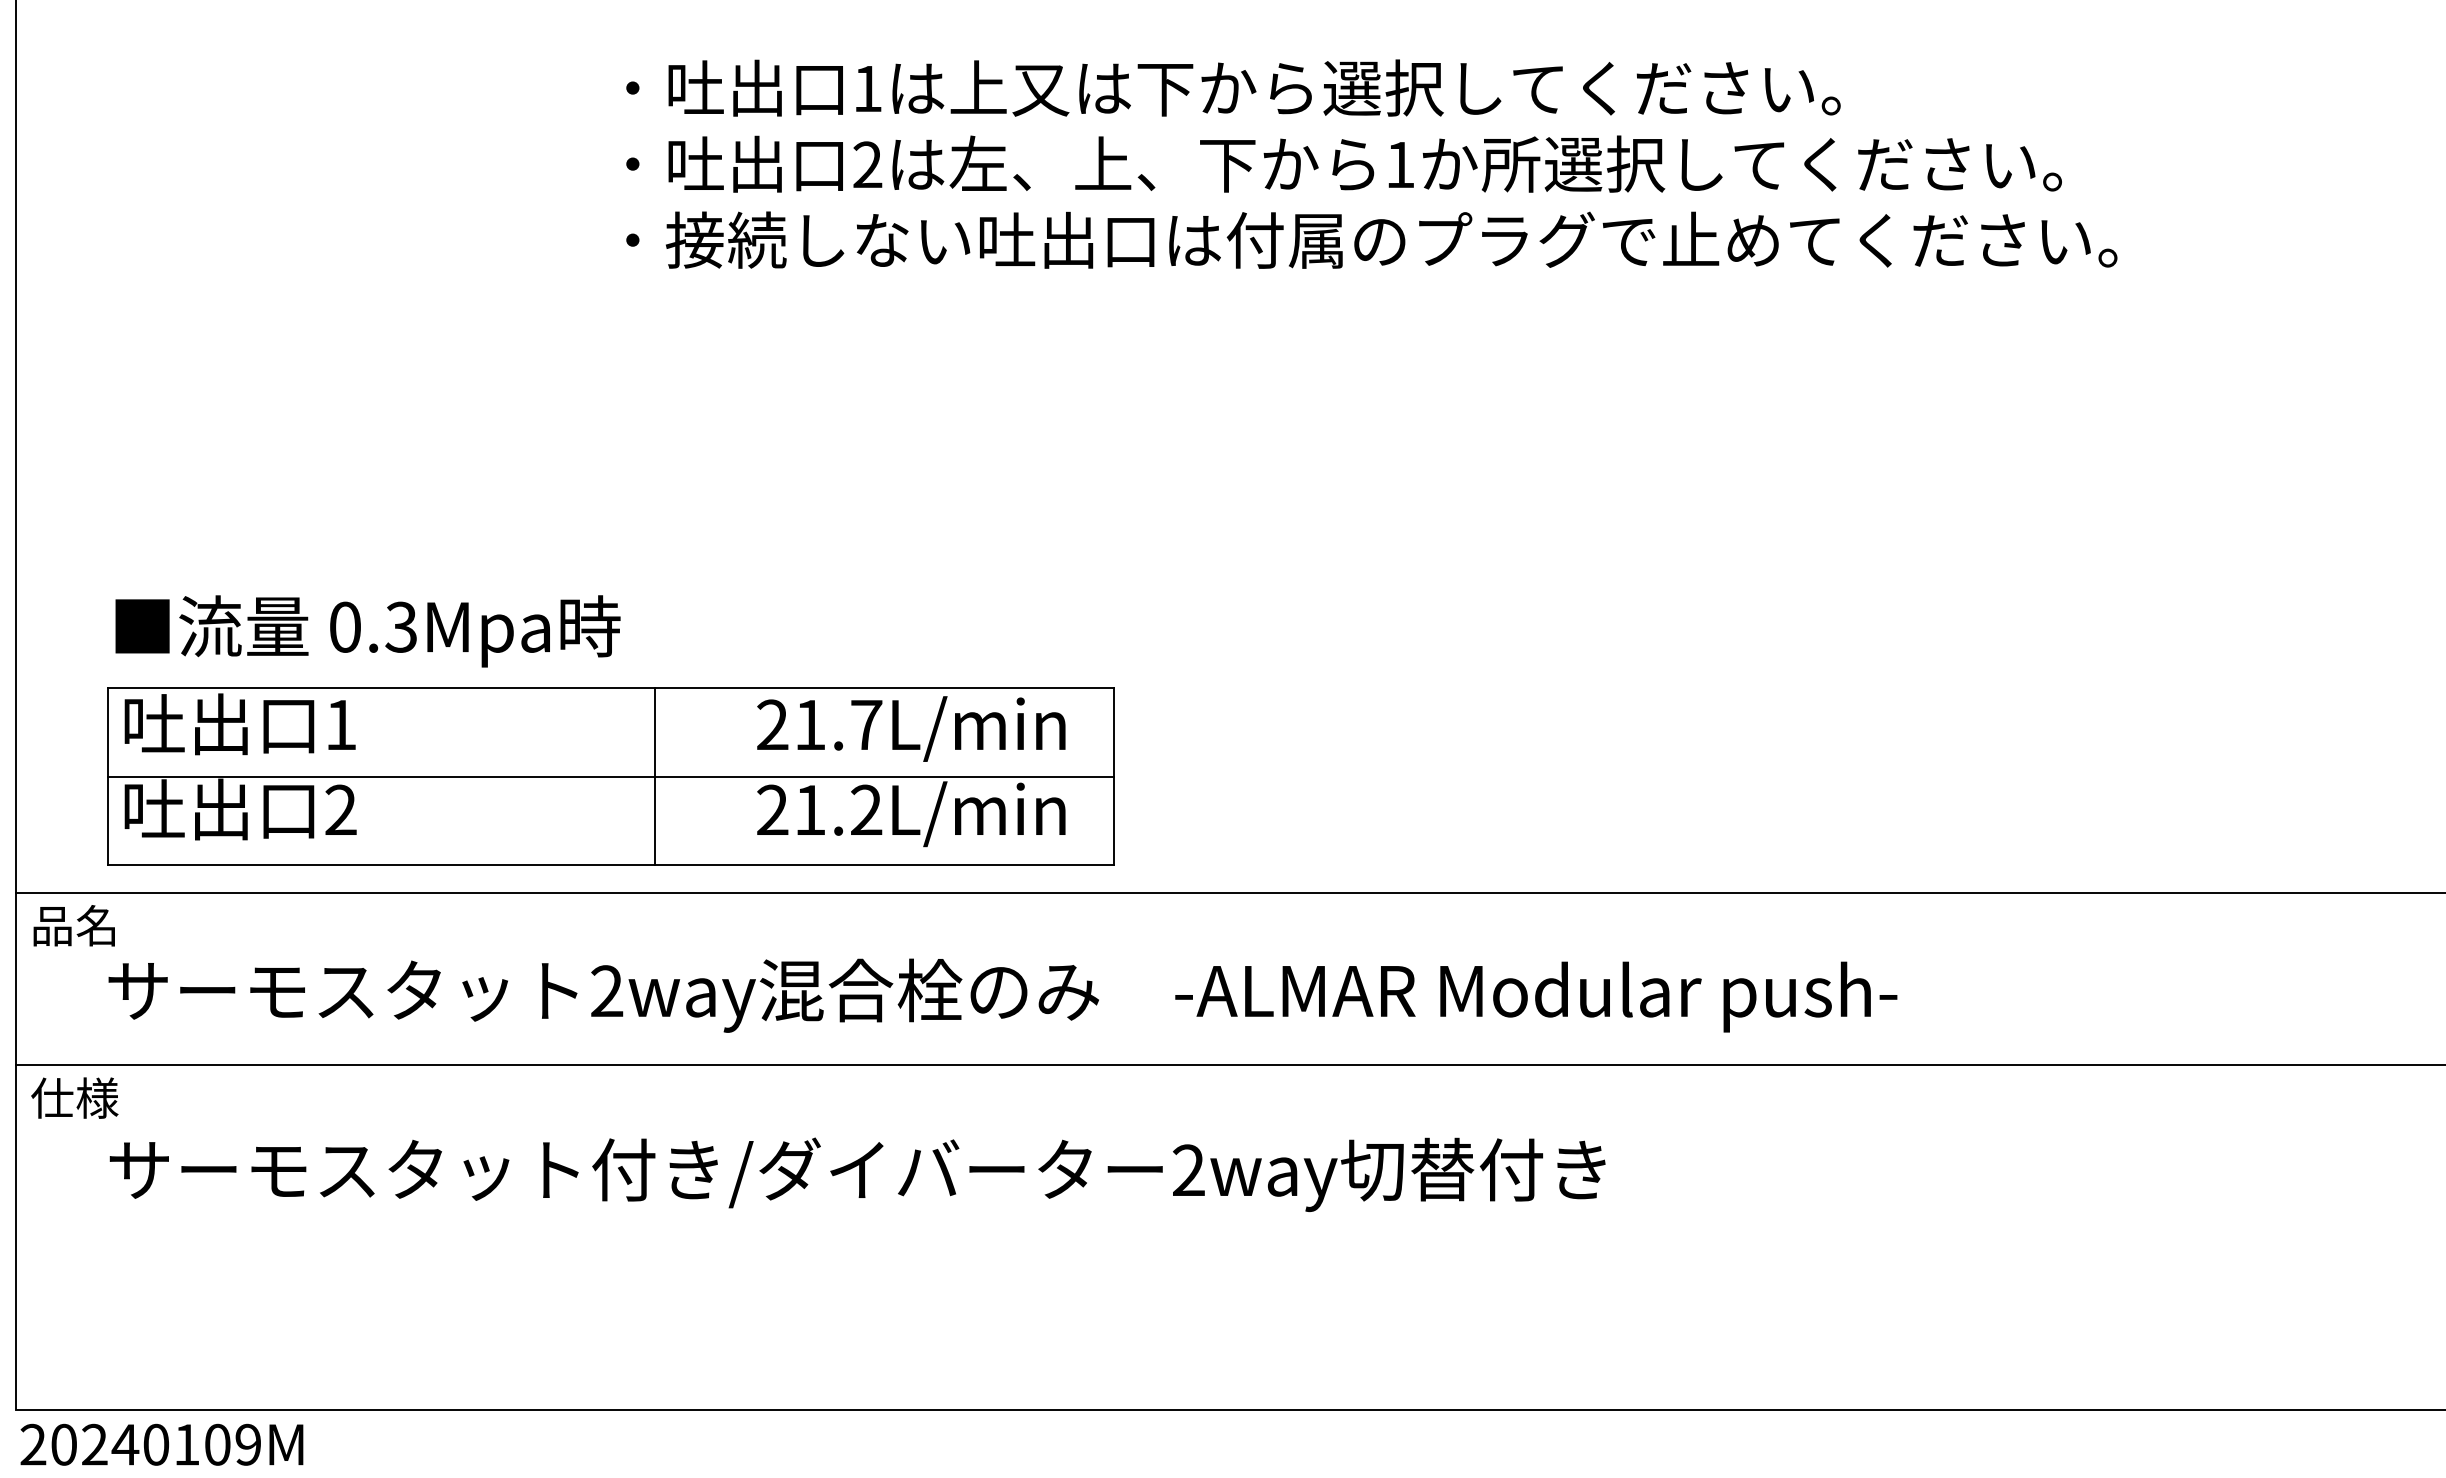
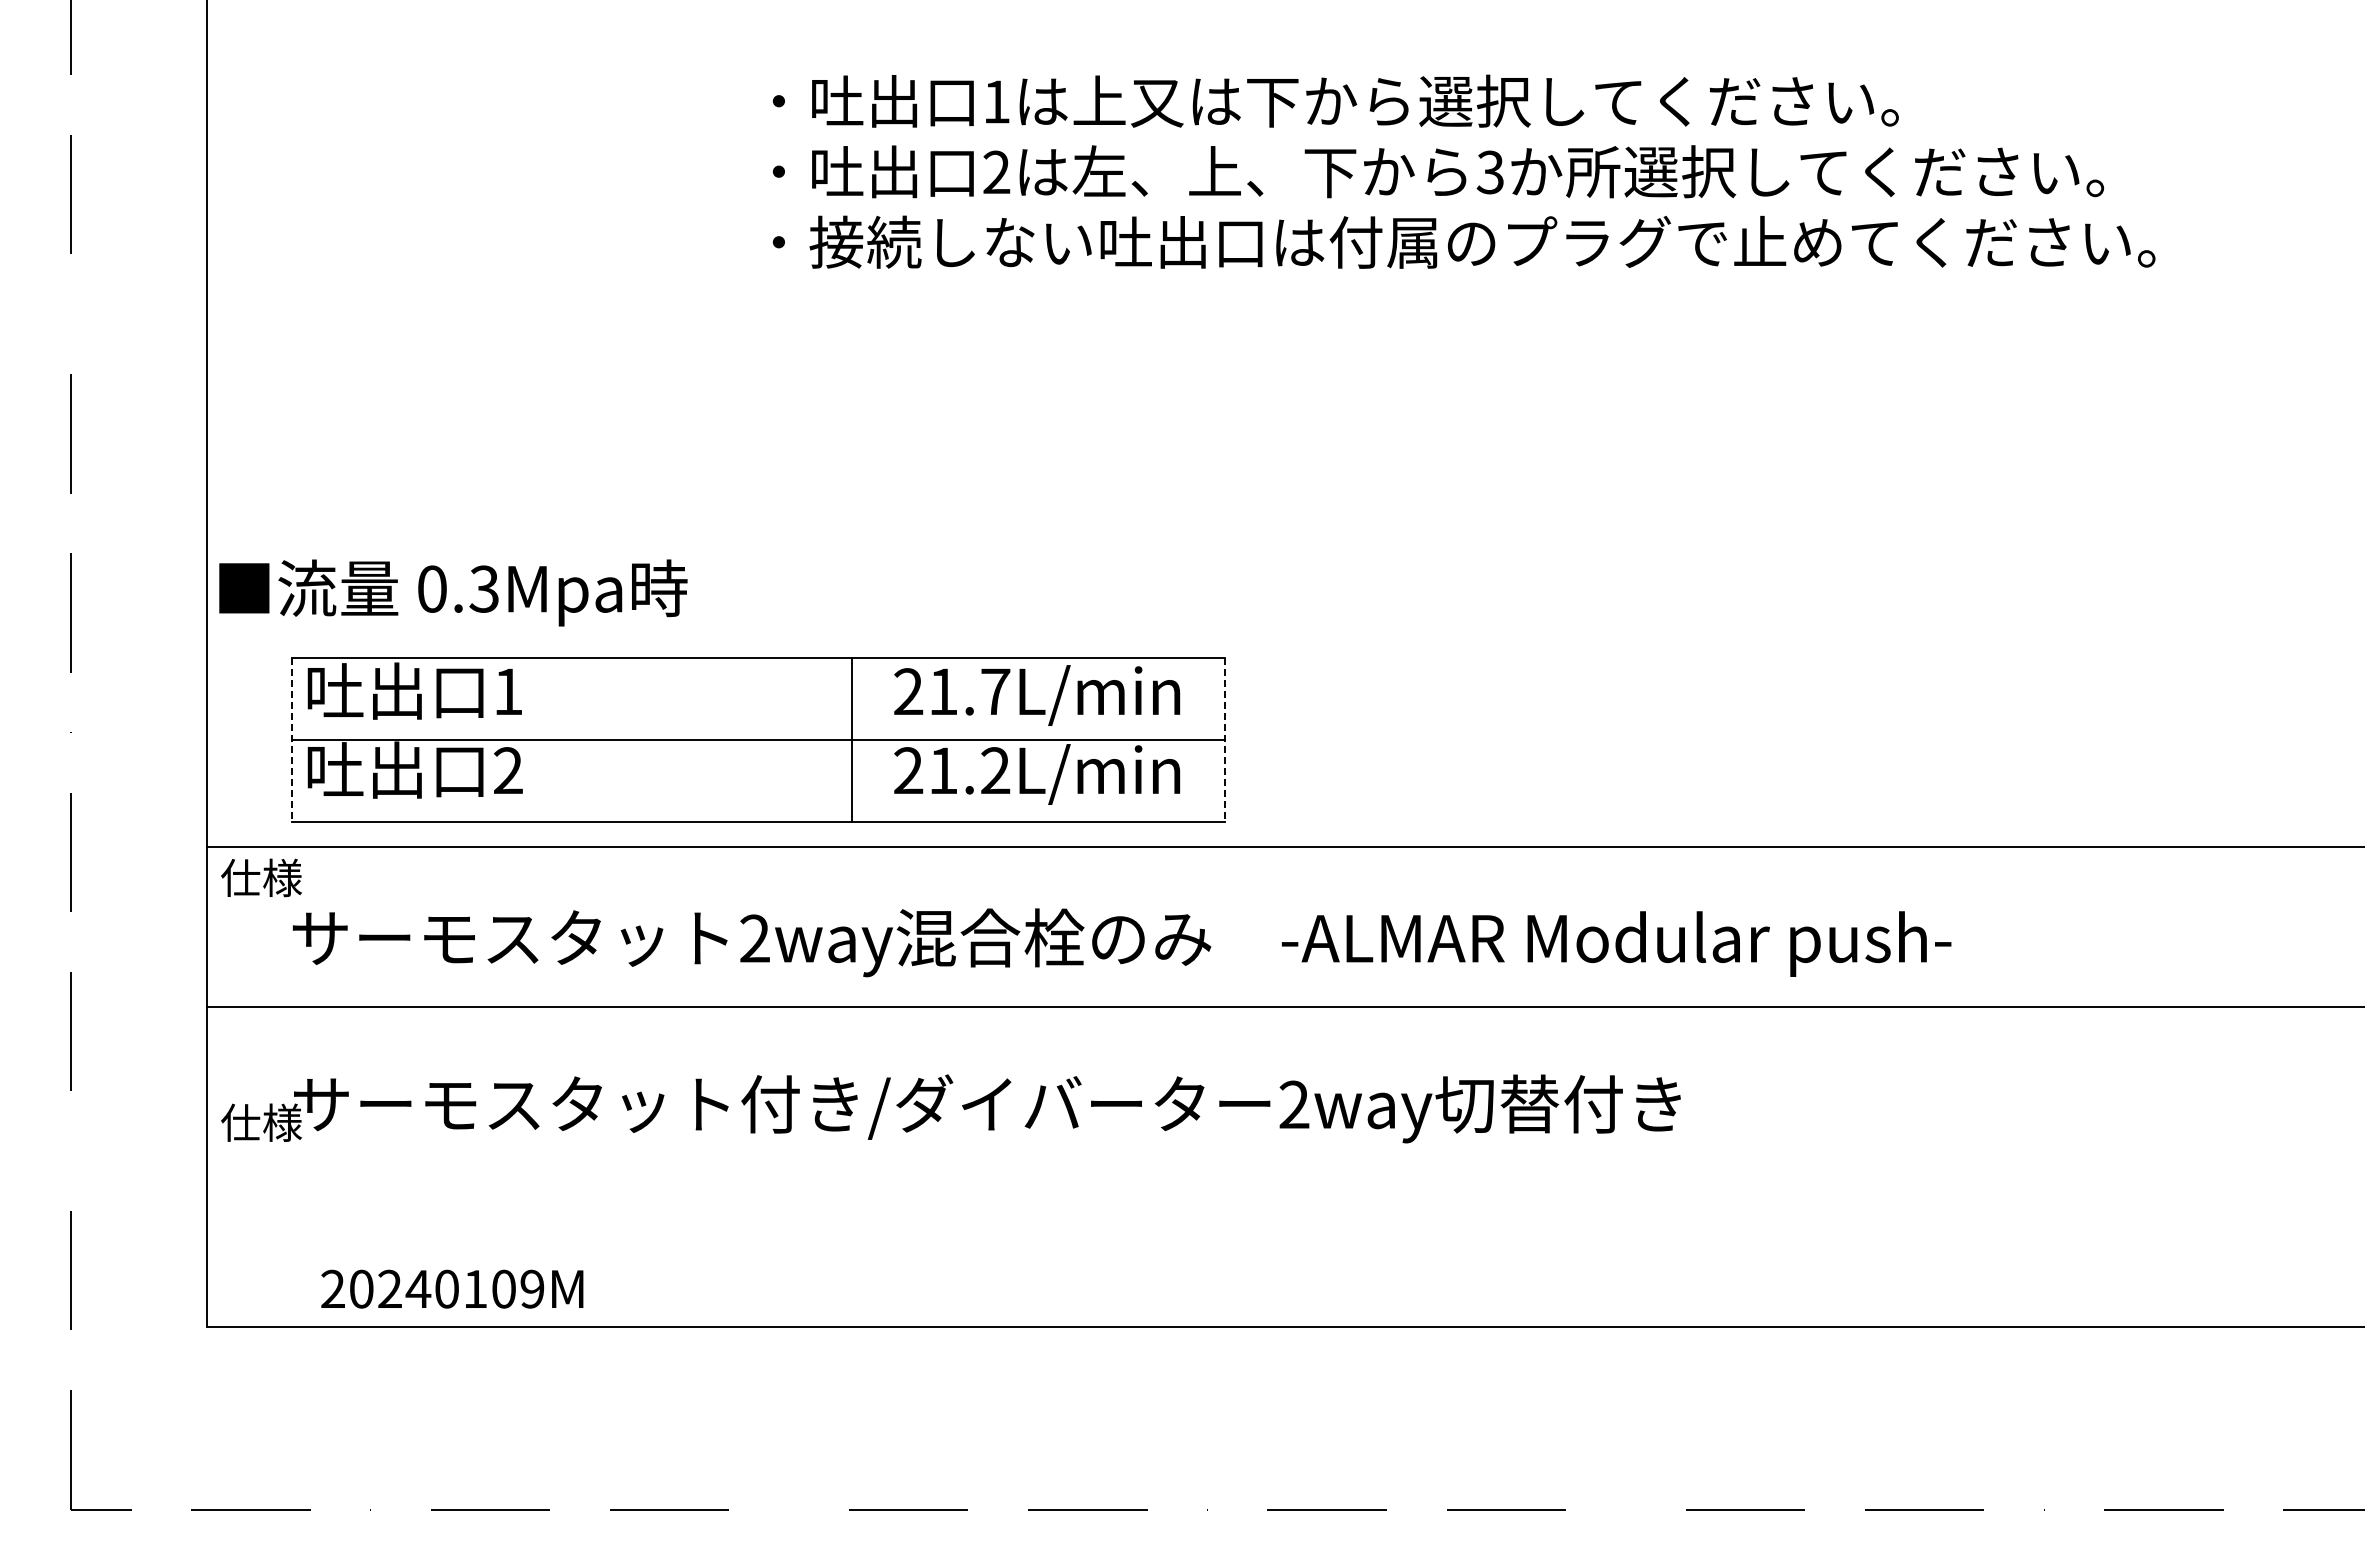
text: (1399, 164) -> (1489, 172), 1 -> 3
text: (368, 630) -> (453, 592), moved
line: (655, 776) -> (852, 739), moved
line: (107, 777) -> (291, 740), solid -> dashed
line: (1114, 777) -> (1225, 740), solid -> dashed
text: (74, 925) -> (261, 877), 品名 -> 仕様
text: (74, 1097) -> (261, 1122), moved
text: (162, 1444) -> (452, 1288), moved

